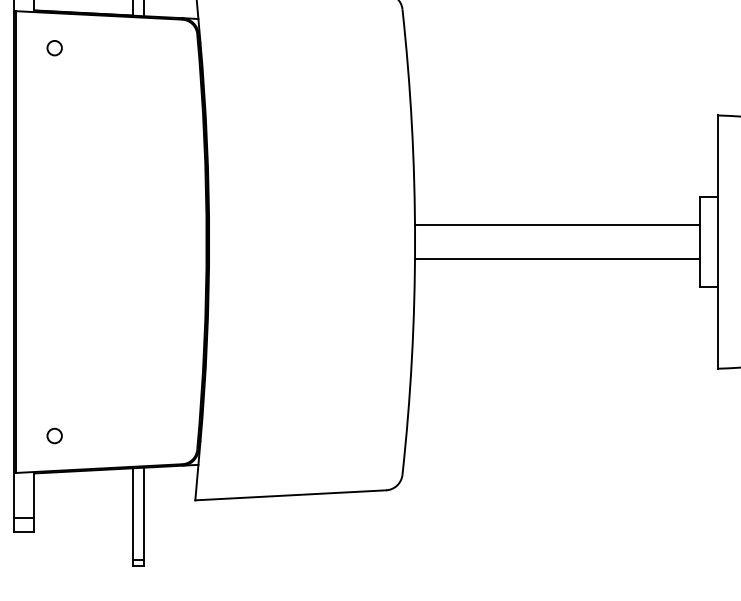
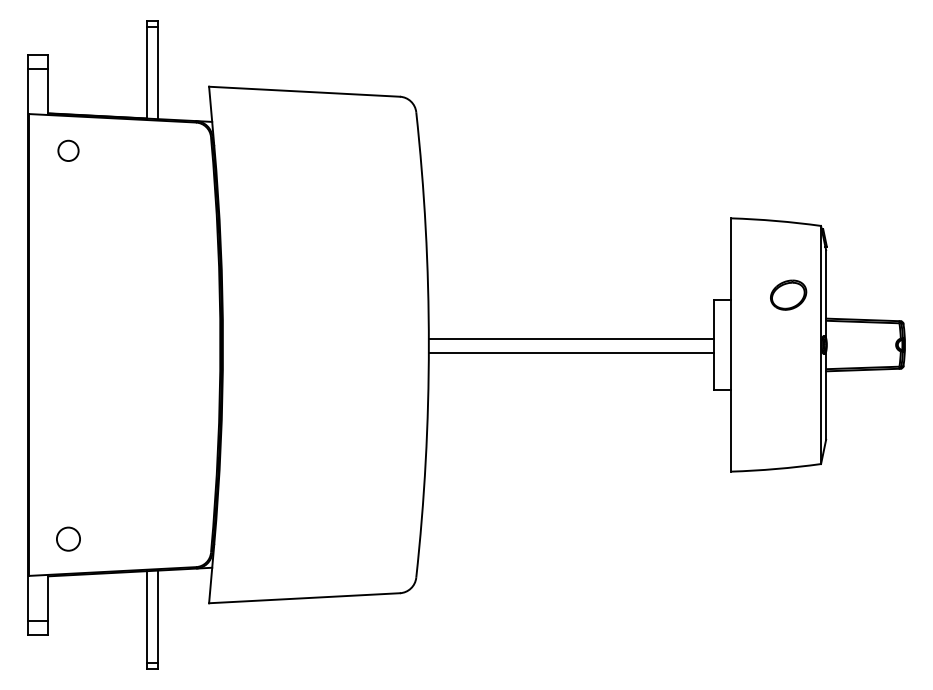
circle: (54, 48) -> (68, 151), size x1.4
line: (556, 224) -> (570, 352), moved
line: (556, 259) -> (570, 339), moved
circle: (54, 435) -> (68, 538), size x1.6

